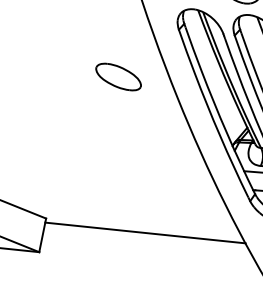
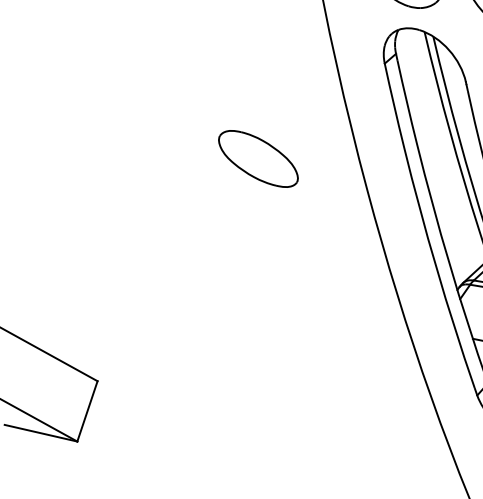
part: (118, 76) -> (258, 157), moved
line: (145, 232) -> (277, 429), removed

